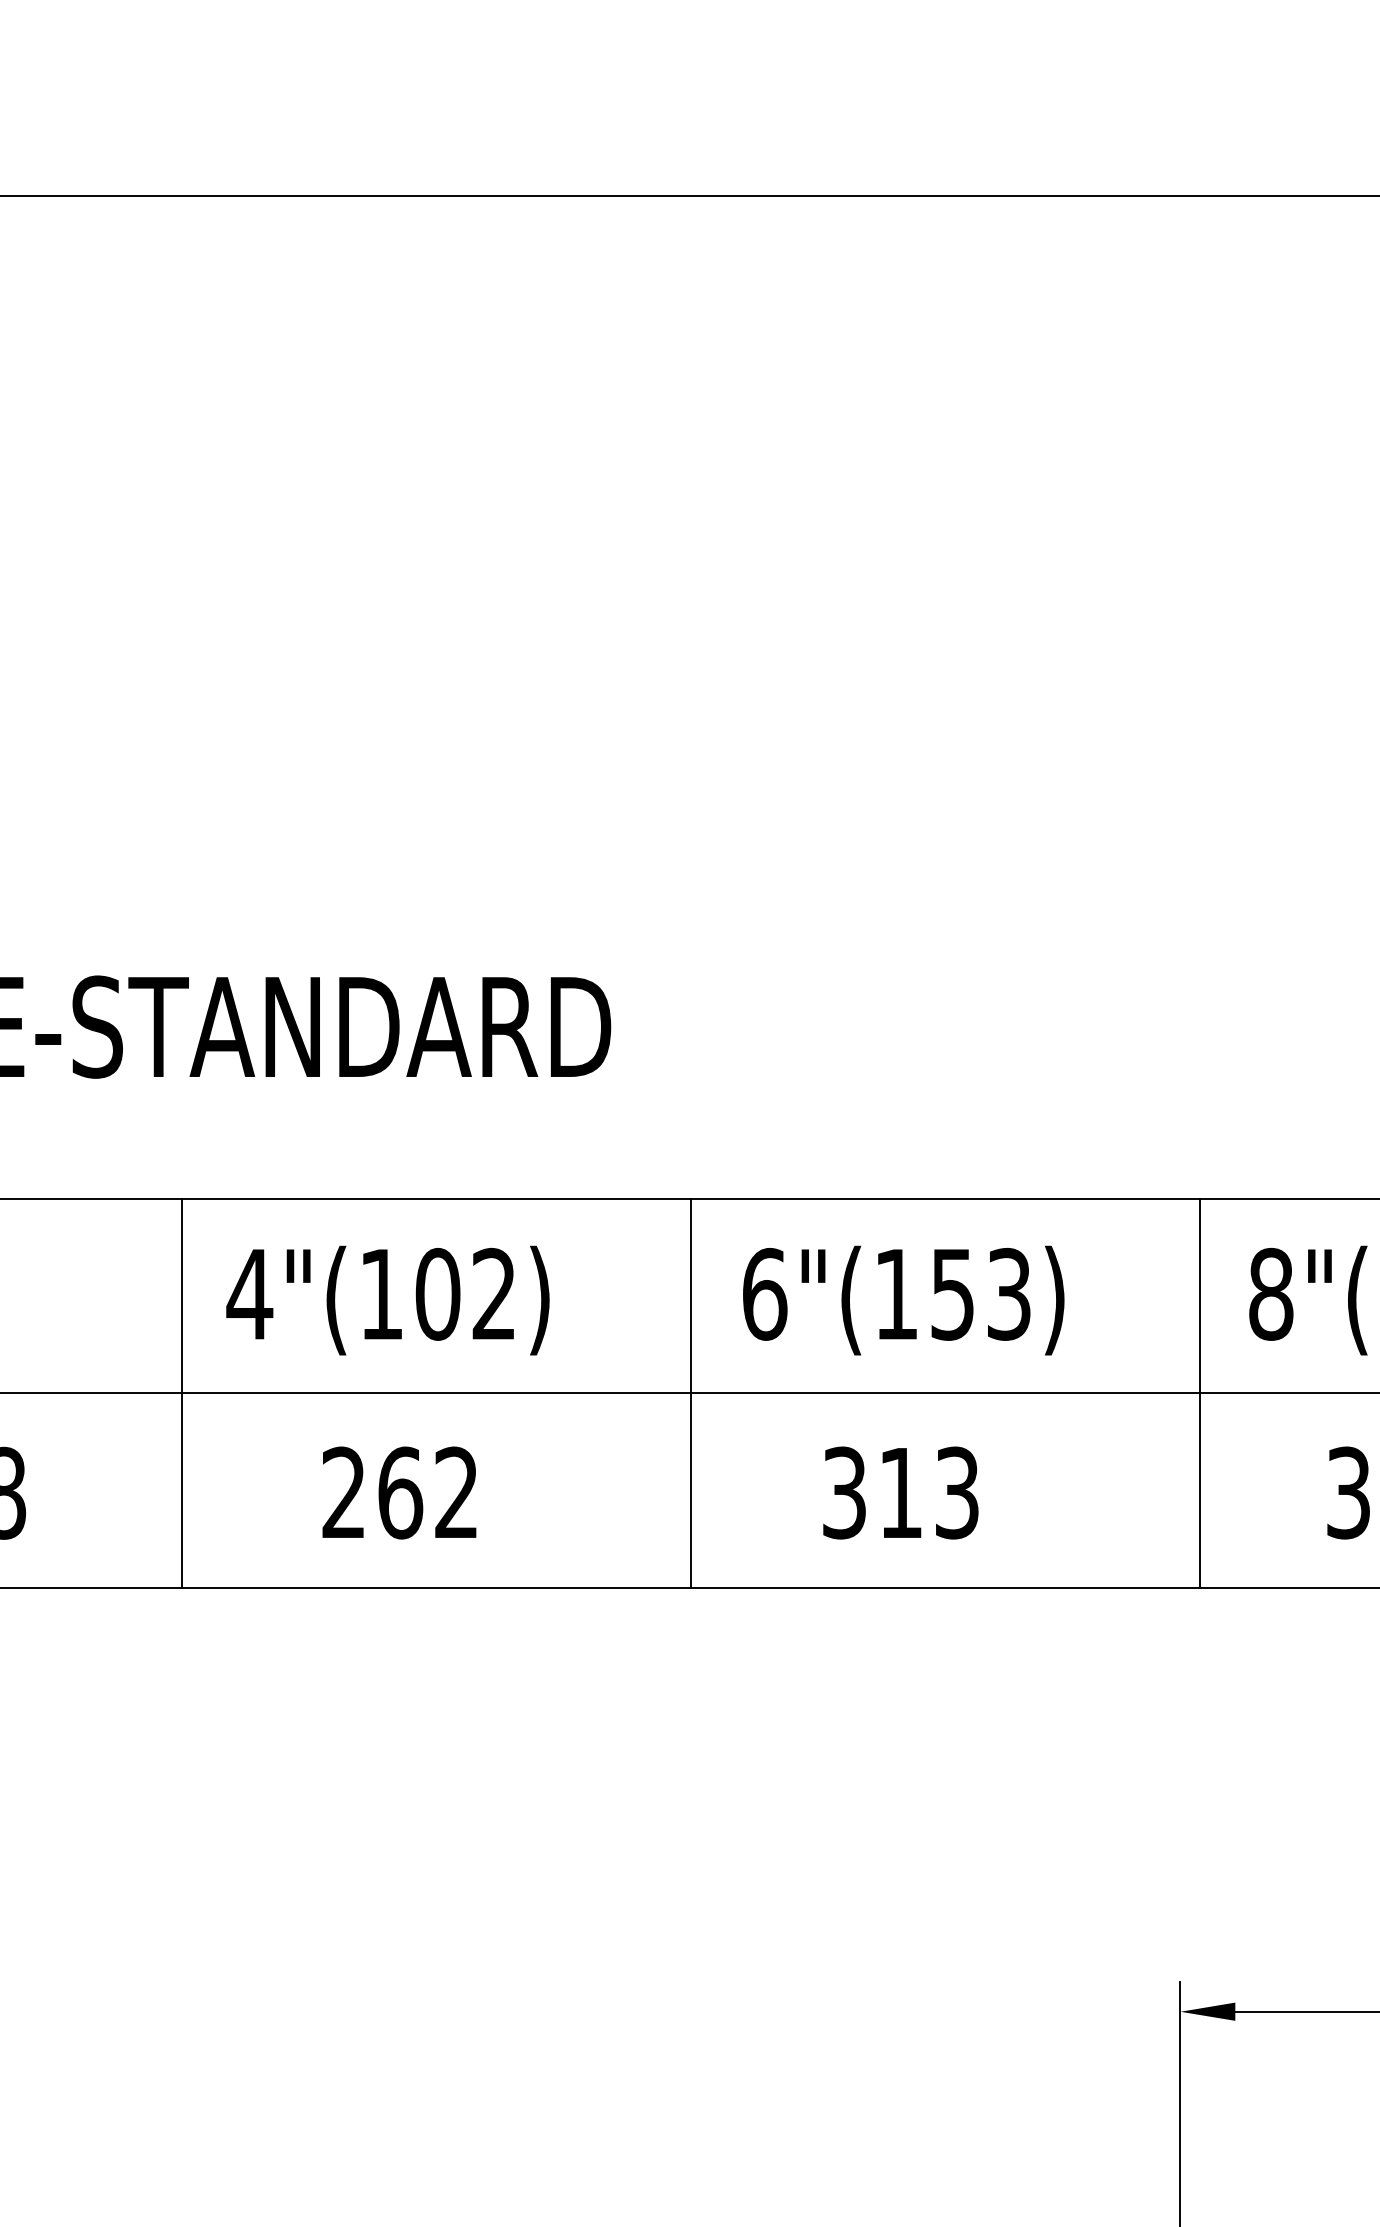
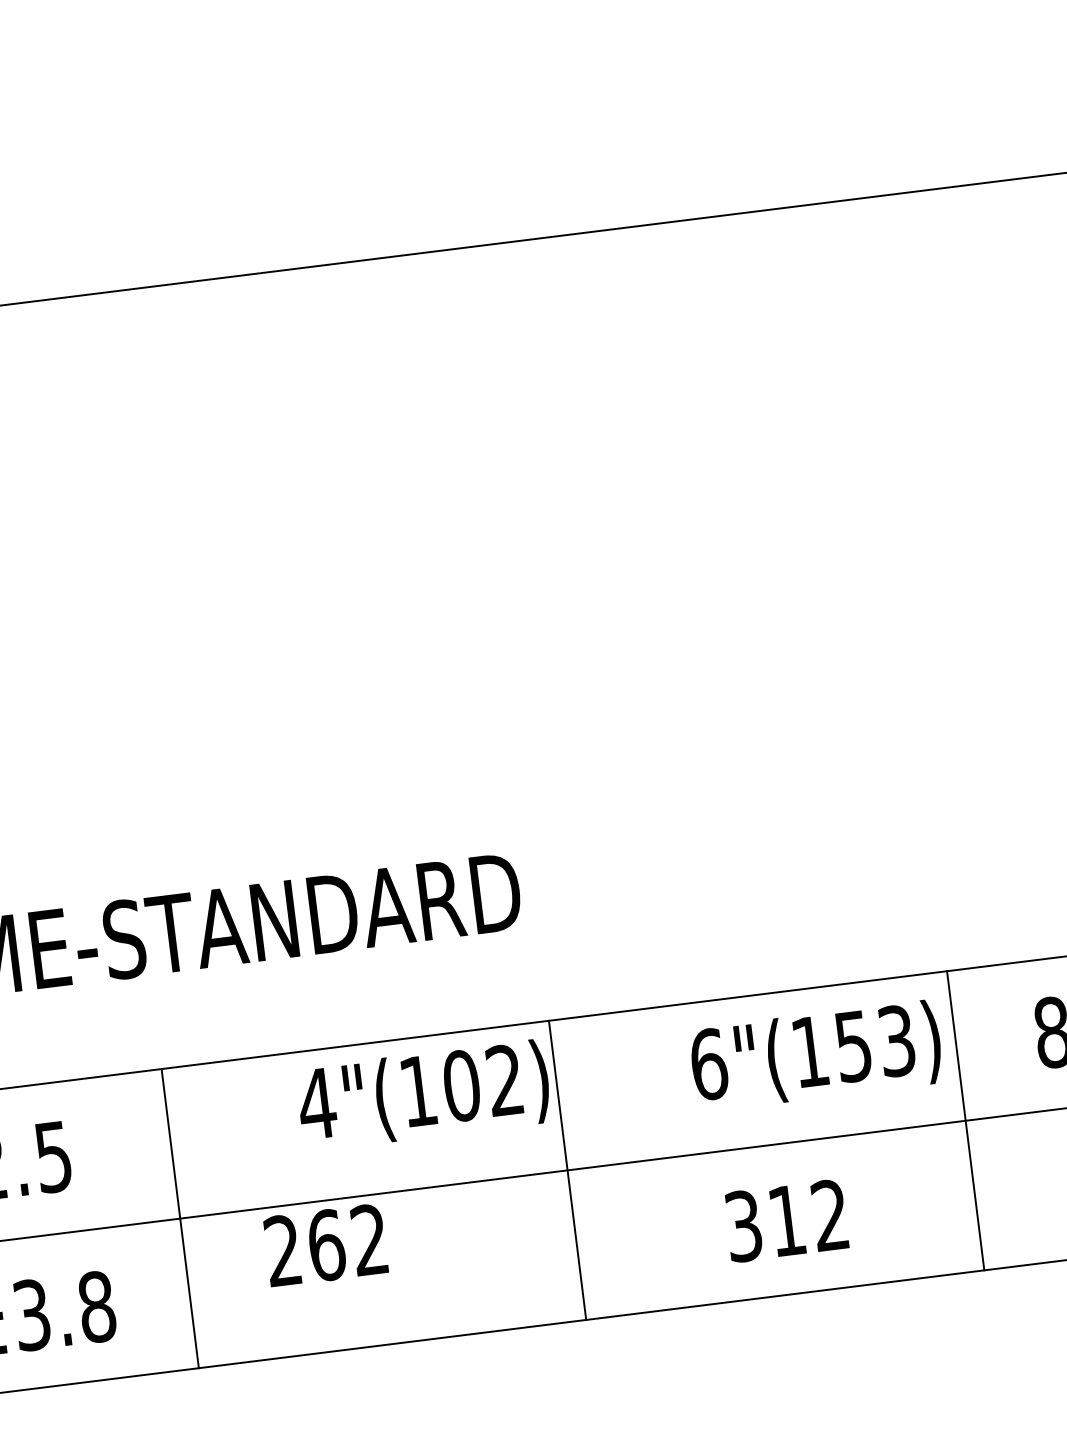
text: (387, 1300) -> (423, 1095), moved
text: (903, 1300) -> (816, 1055), moved
line: (182, 1392) -> (180, 1217), moved
line: (690, 1392) -> (567, 1169), moved
line: (1199, 1392) -> (965, 1120), moved
text: (399, 1492) -> (325, 1245), moved
text: (956, 1492) -> (829, 1215), 313 -> 312

